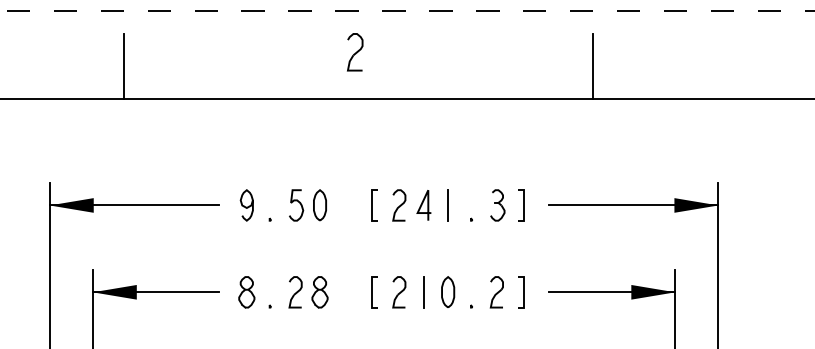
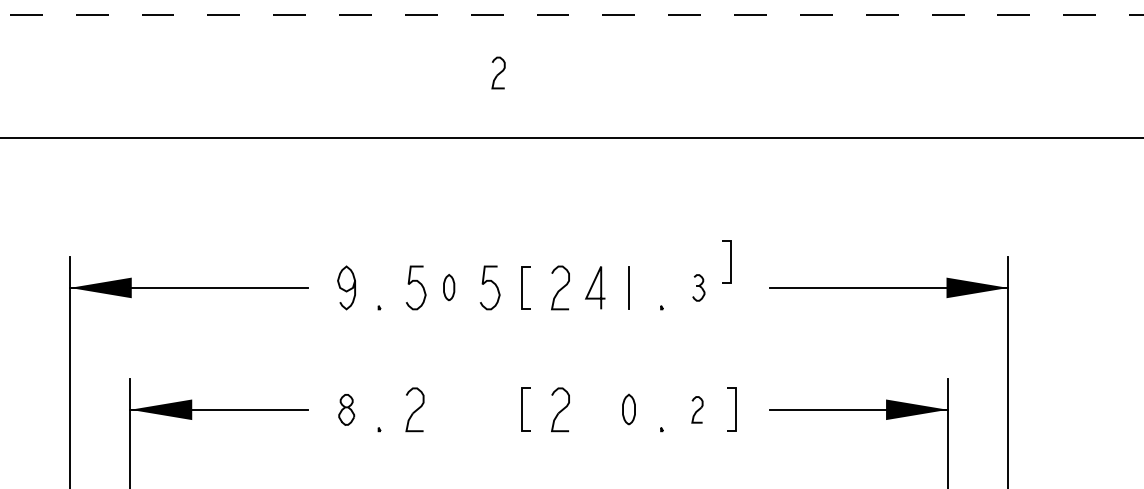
part: (355, 51) -> (498, 72), size x0.6
line: (124, 66) -> (174, 92), removed
line: (593, 66) -> (832, 92), removed
curve: (350, 202) -> (492, 283), added
part: (319, 205) -> (448, 287), size x0.6
part: (497, 205) -> (698, 287), size x0.6
line: (524, 205) -> (730, 261), moved
part: (246, 292) -> (346, 409), size x0.7
part: (319, 292) -> (448, 409), removed
line: (423, 292) -> (594, 409), removed
part: (447, 292) -> (628, 409), size x0.7
part: (496, 292) -> (697, 409), size x0.6

